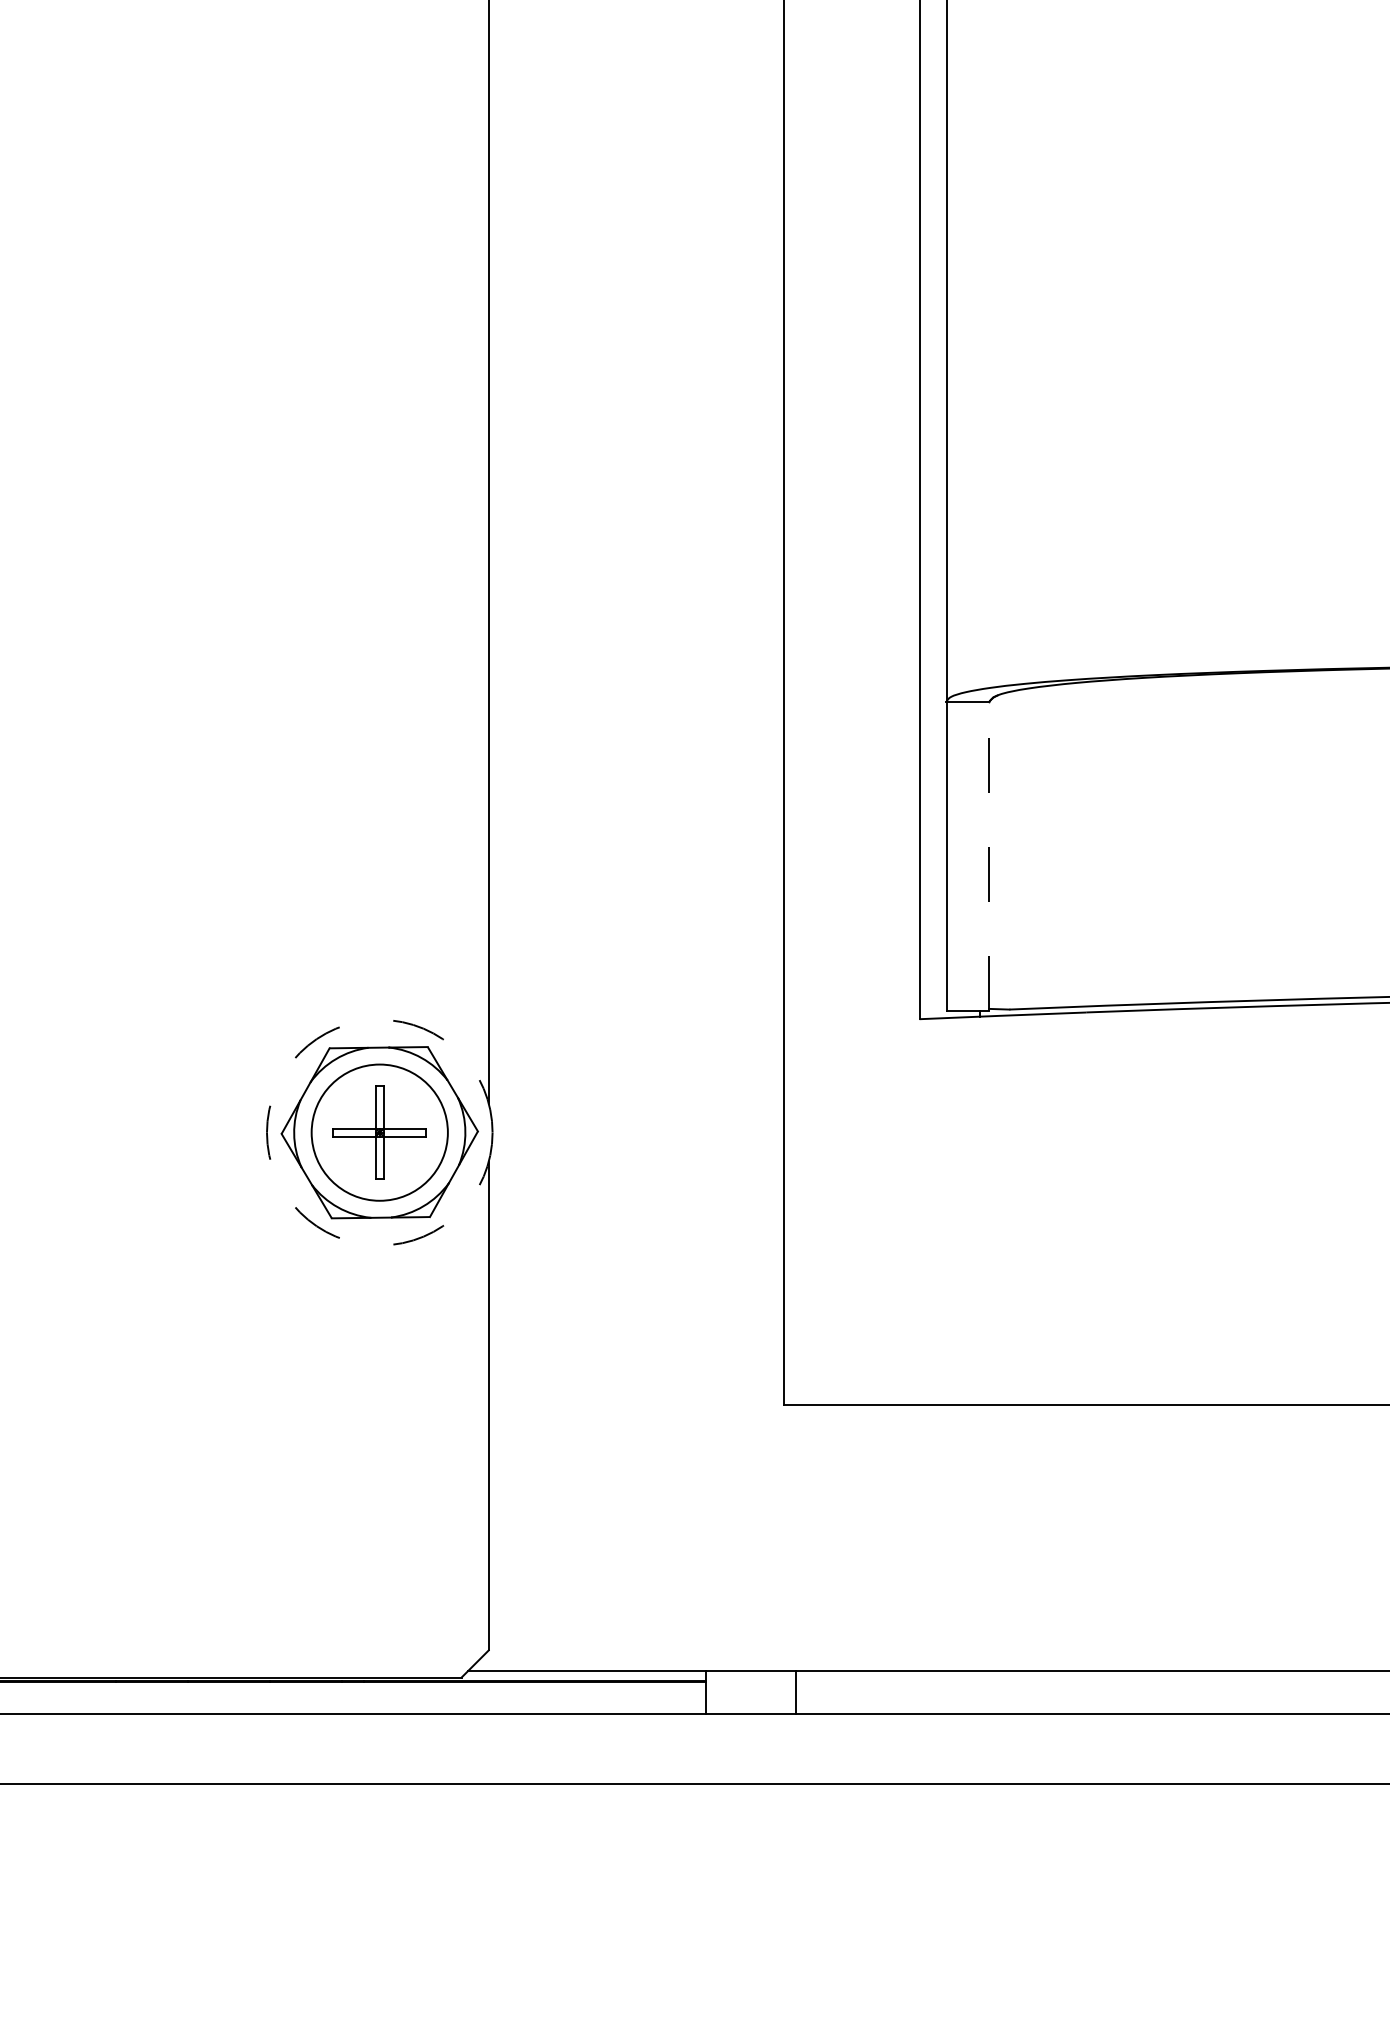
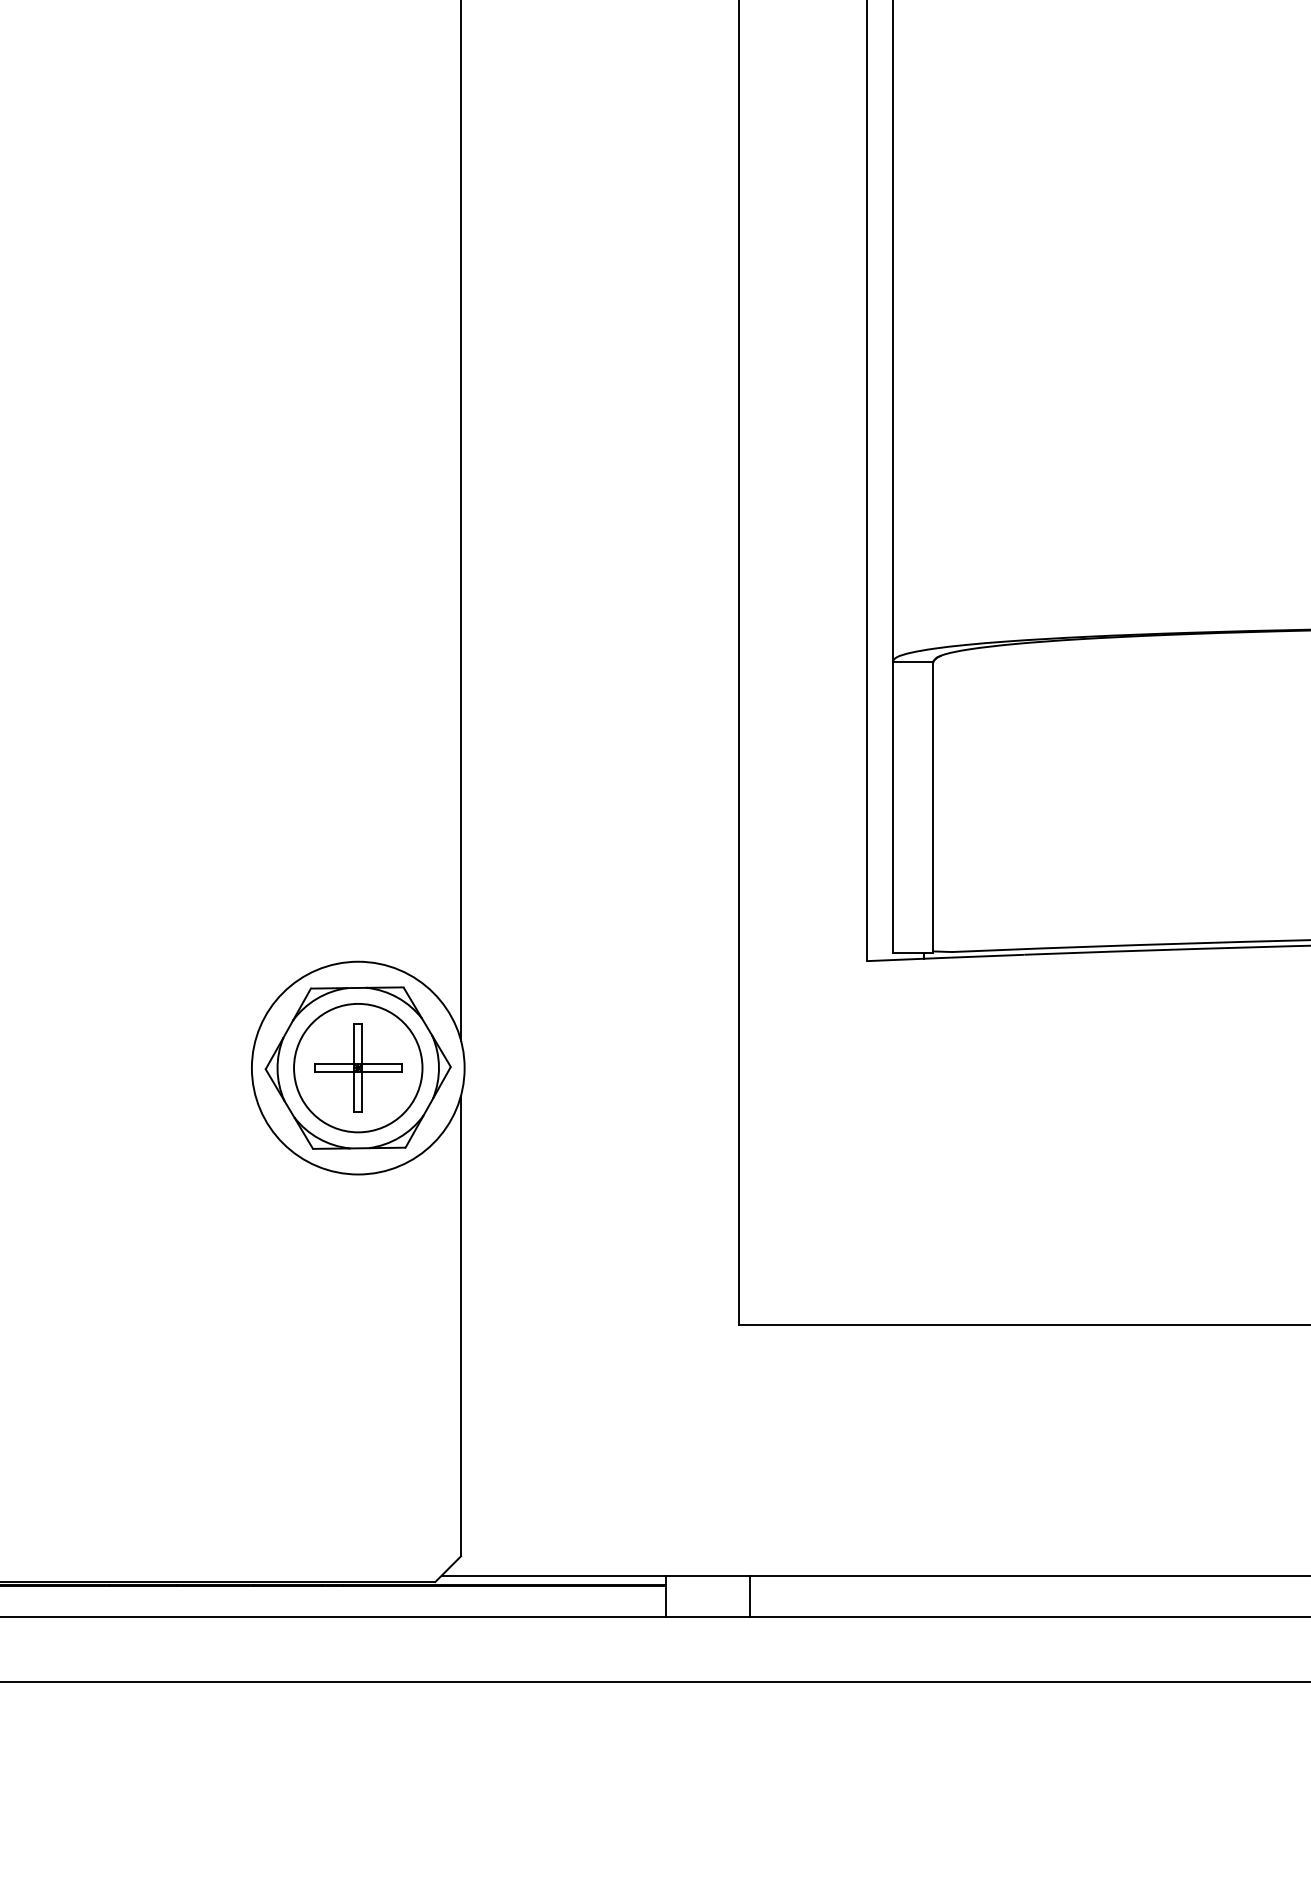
line: (989, 856) -> (933, 807), dashed -> solid
circle: (378, 1132) -> (357, 1067), dashed -> solid

